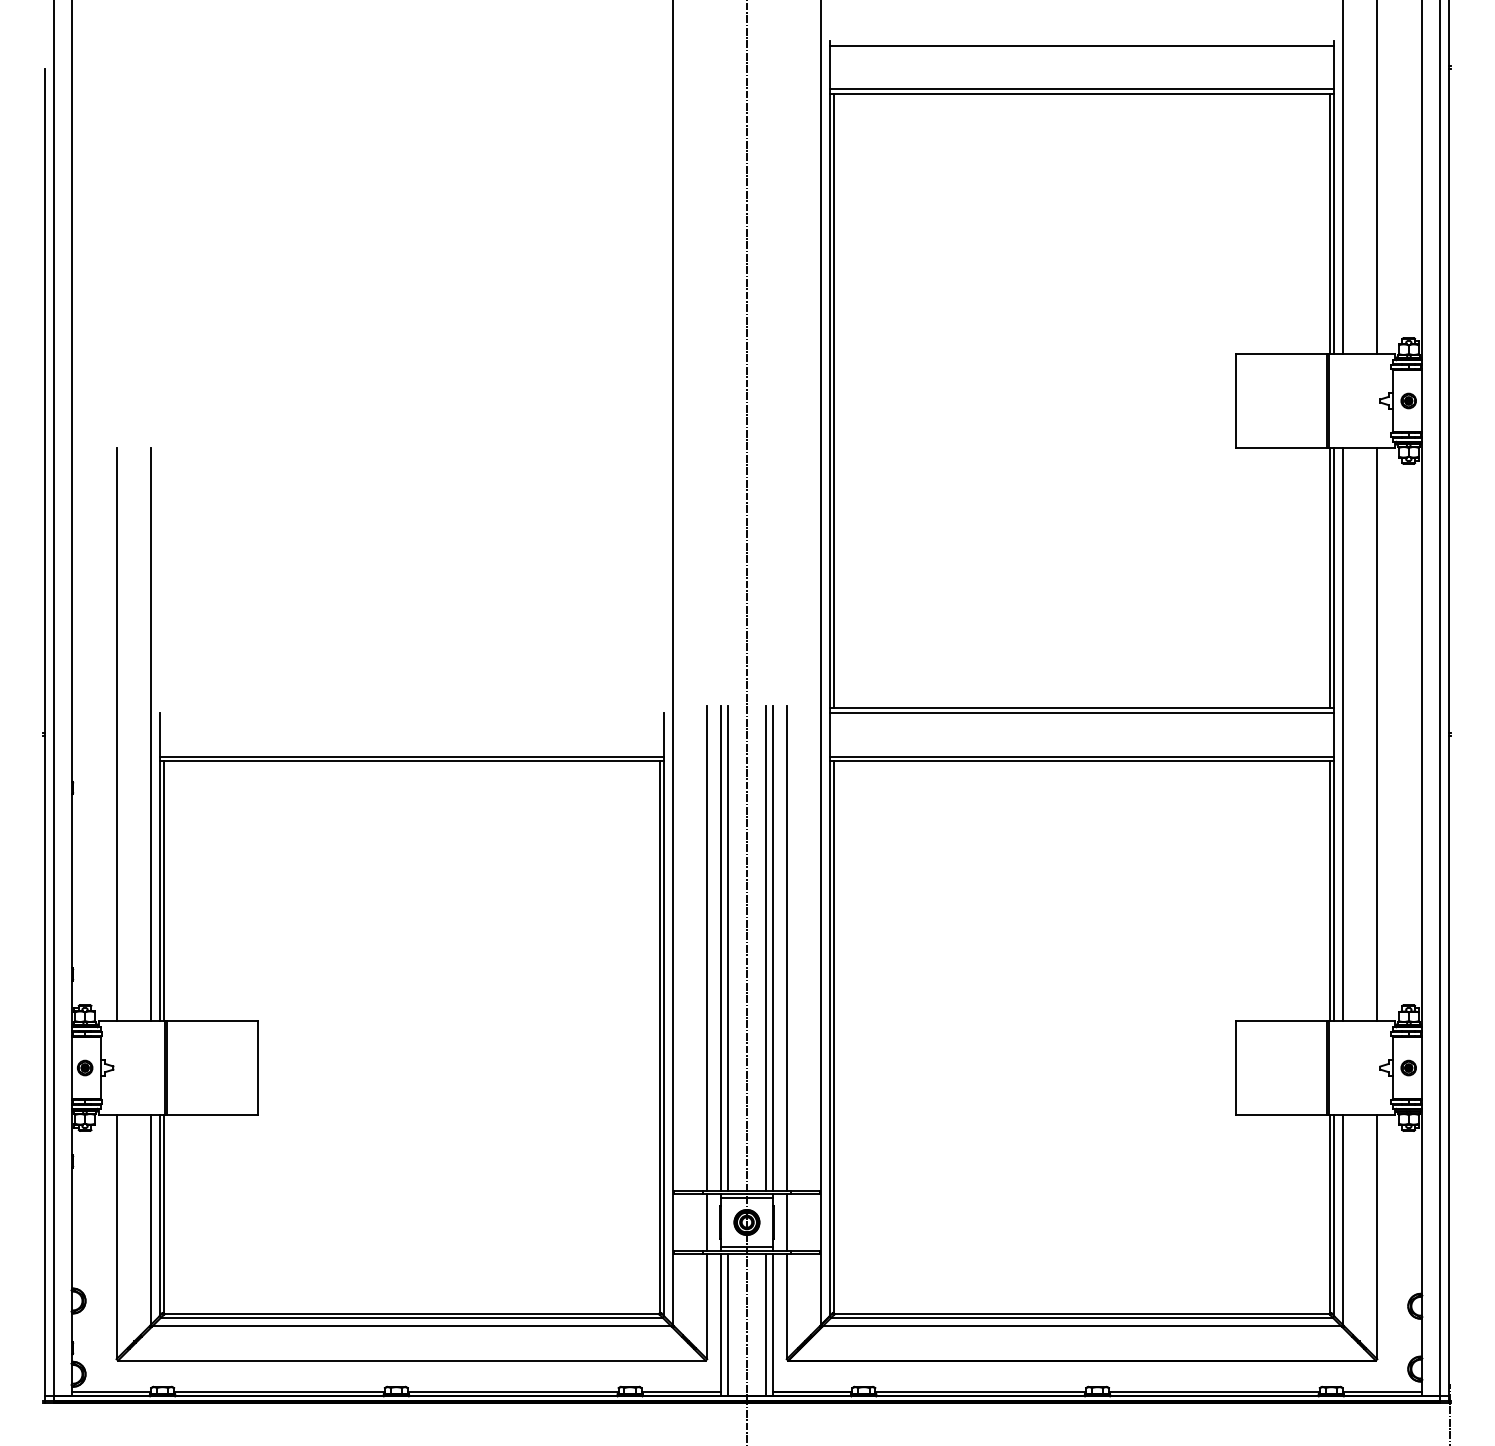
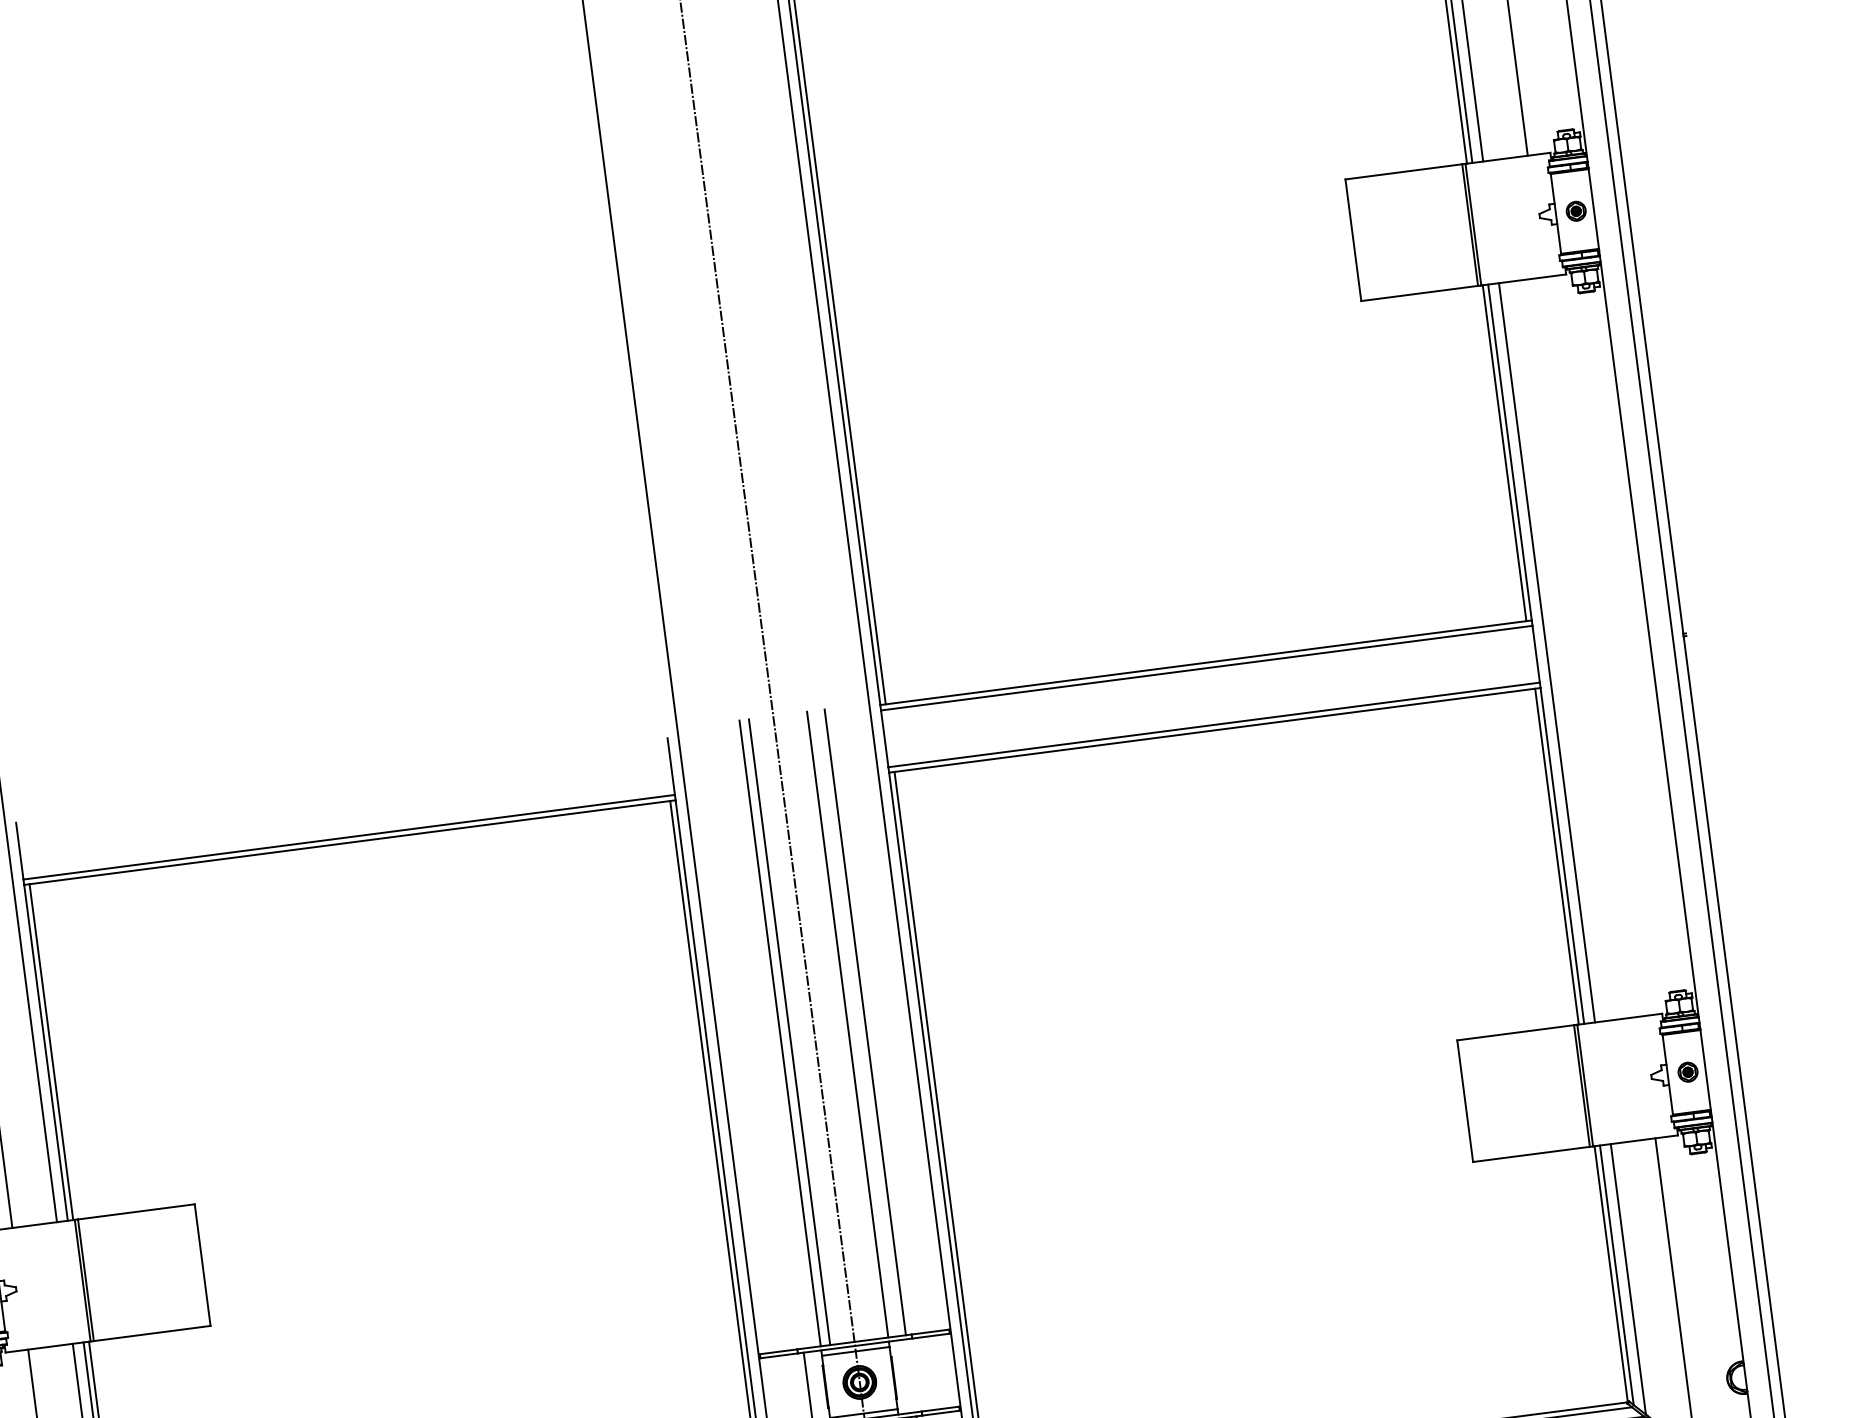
line: (1377, 734) -> (1591, 646), removed
line: (707, 948) -> (762, 1035), removed
line: (765, 948) -> (837, 1025), removed
line: (786, 1222) -> (910, 1375), removed

